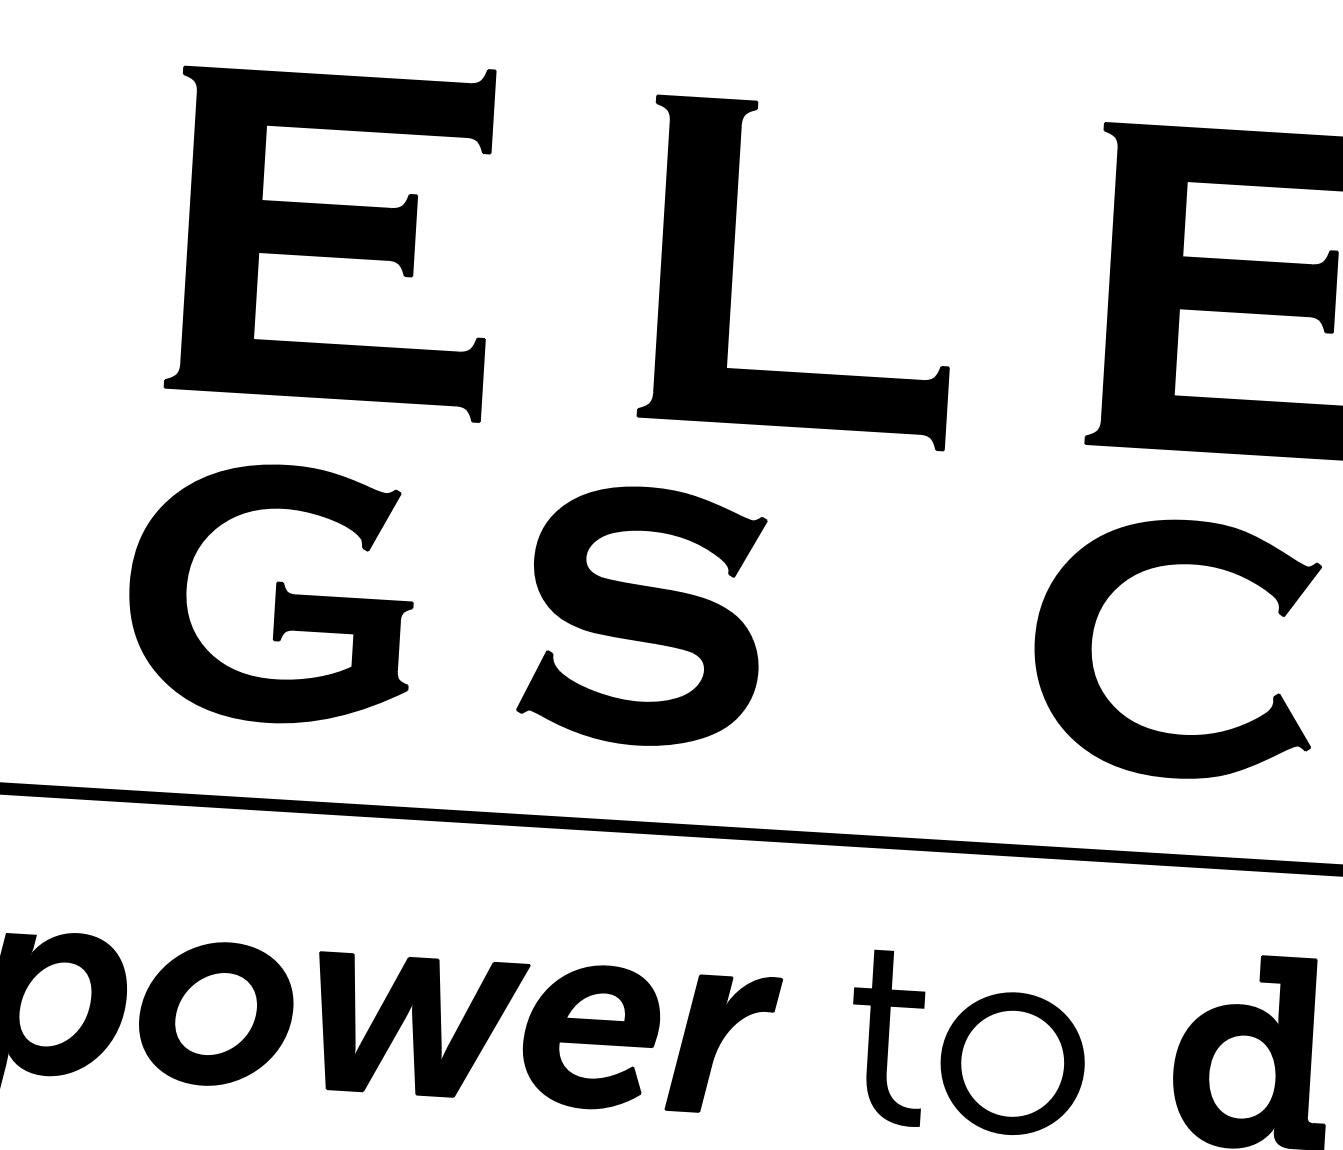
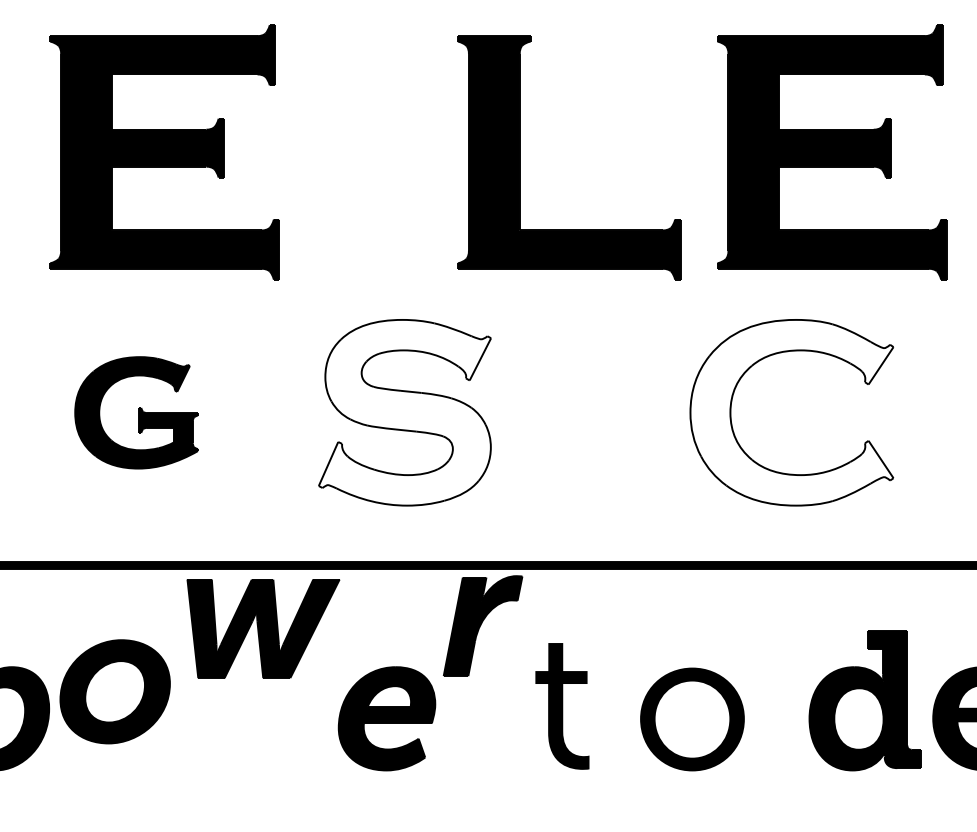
part: (733, 268) -> (520, 157), moved
part: (271, 593) -> (136, 412), size x0.6
fill: (641, 615) -> (404, 412), removed
fill: (1175, 648) -> (791, 412), removed
part: (215, 1013) -> (114, 691), moved
part: (420, 1026) -> (263, 628), moved
part: (888, 1038) -> (562, 706), moved
part: (723, 1043) -> (482, 625), moved

